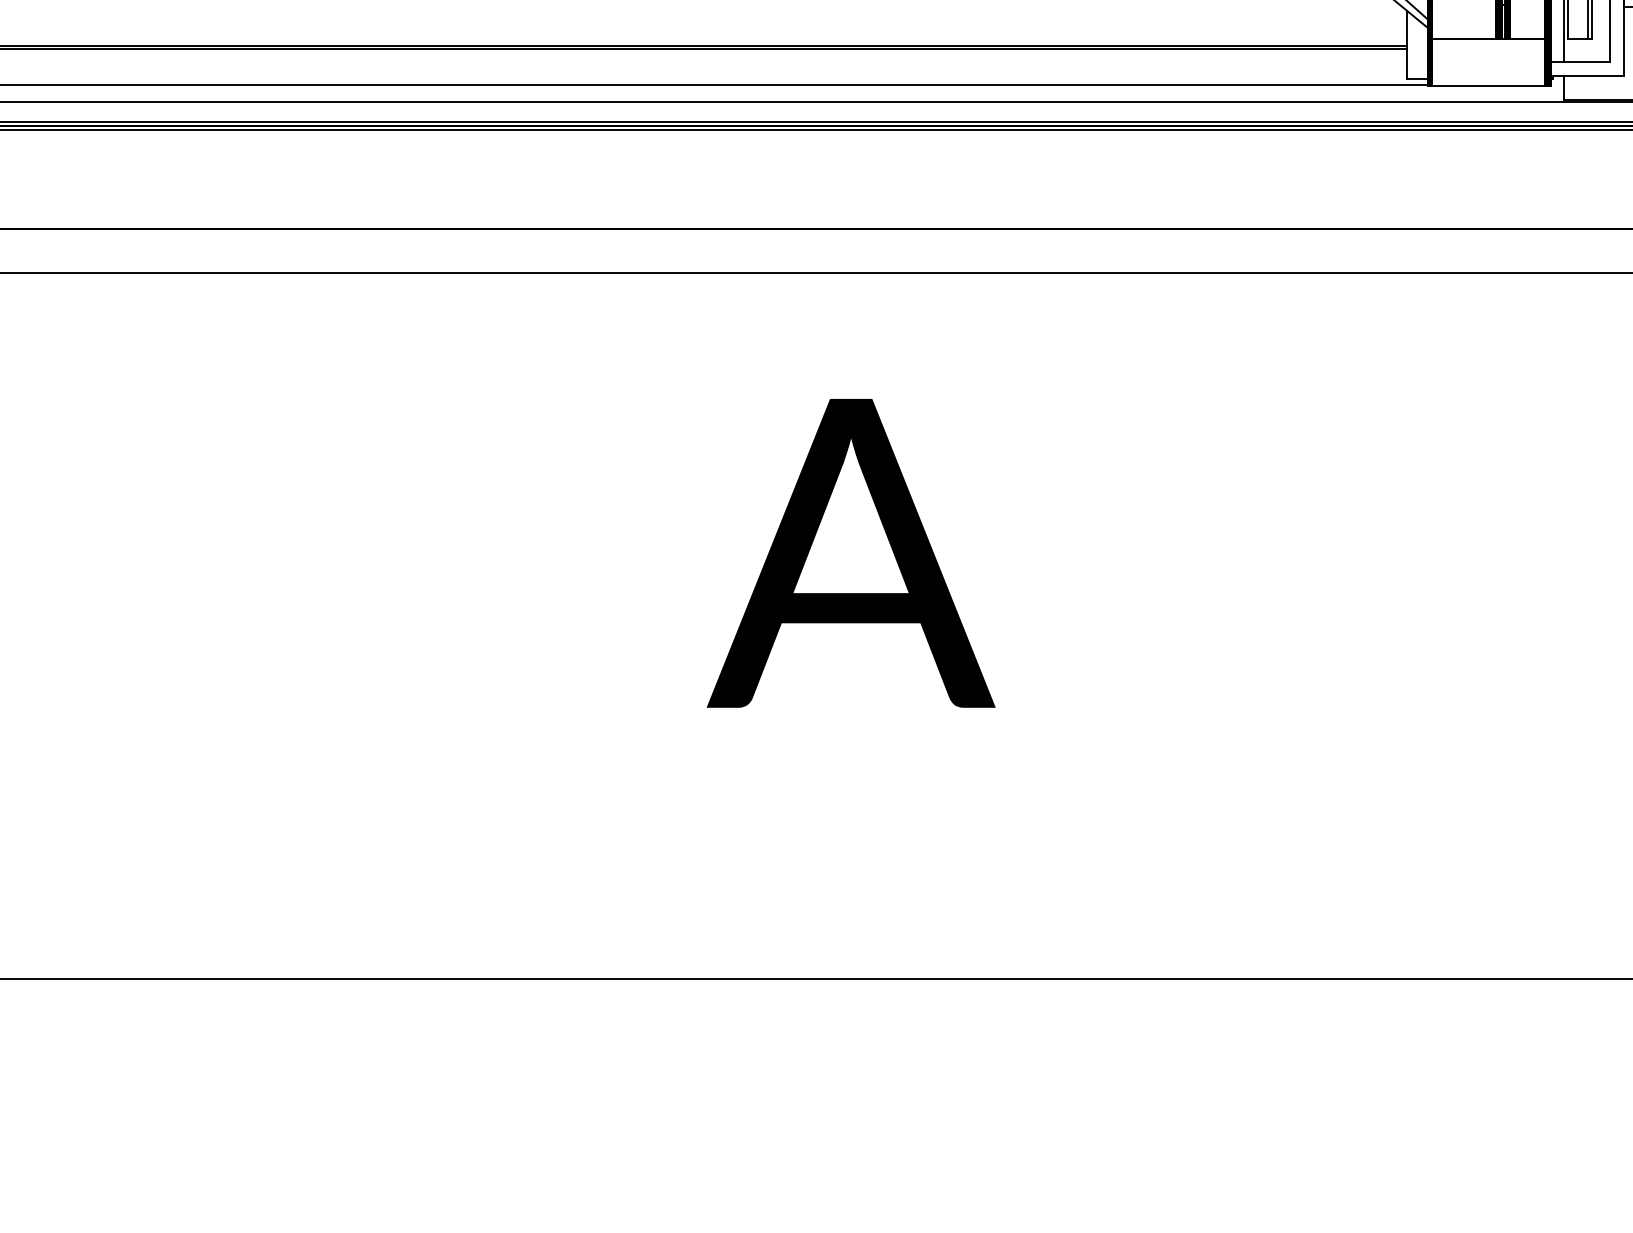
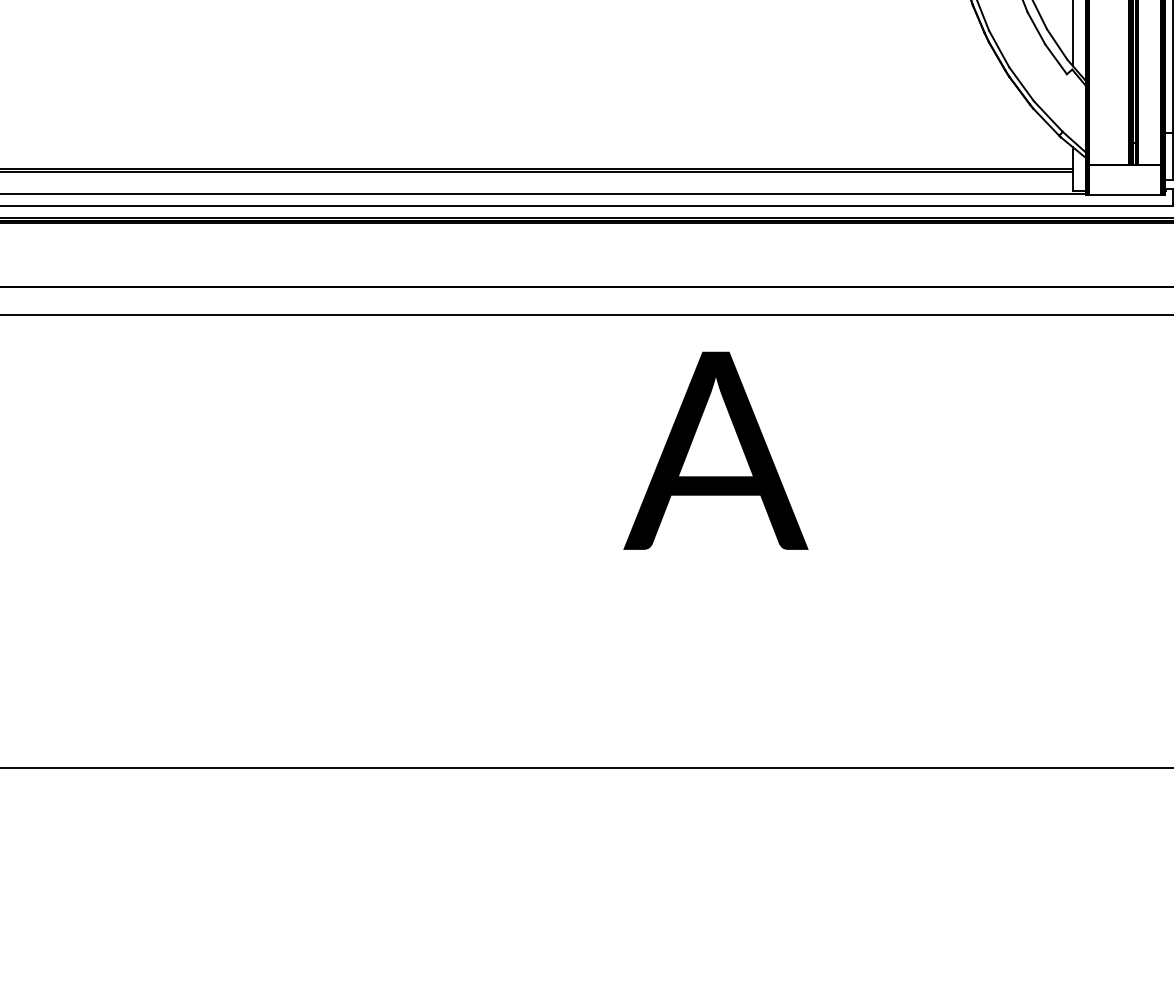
text: (850, 552) -> (715, 450), moved

